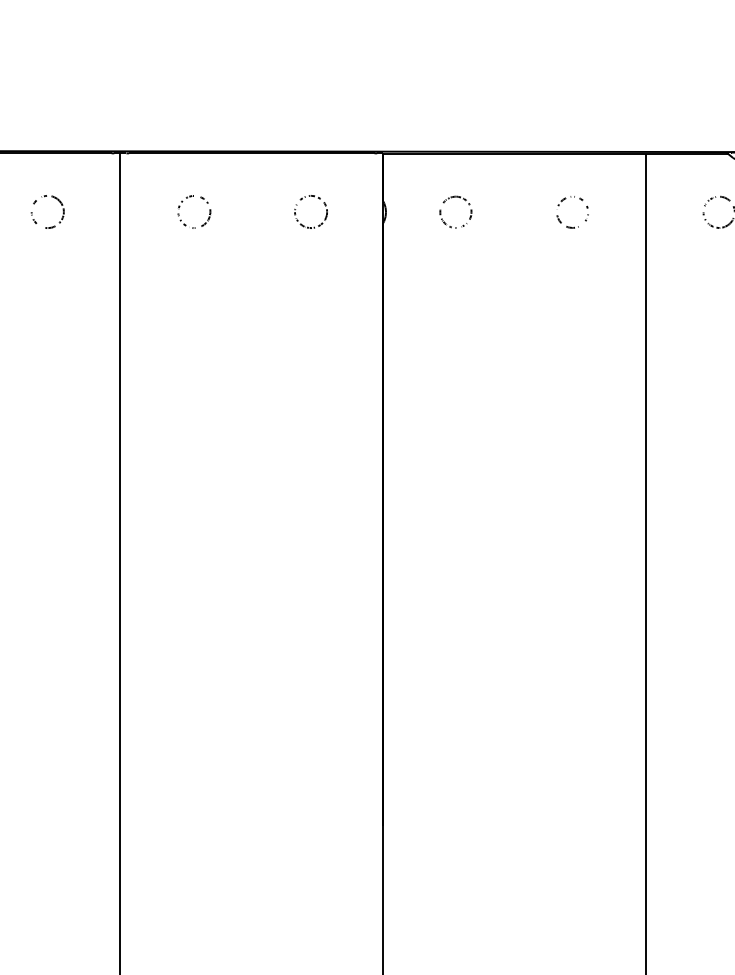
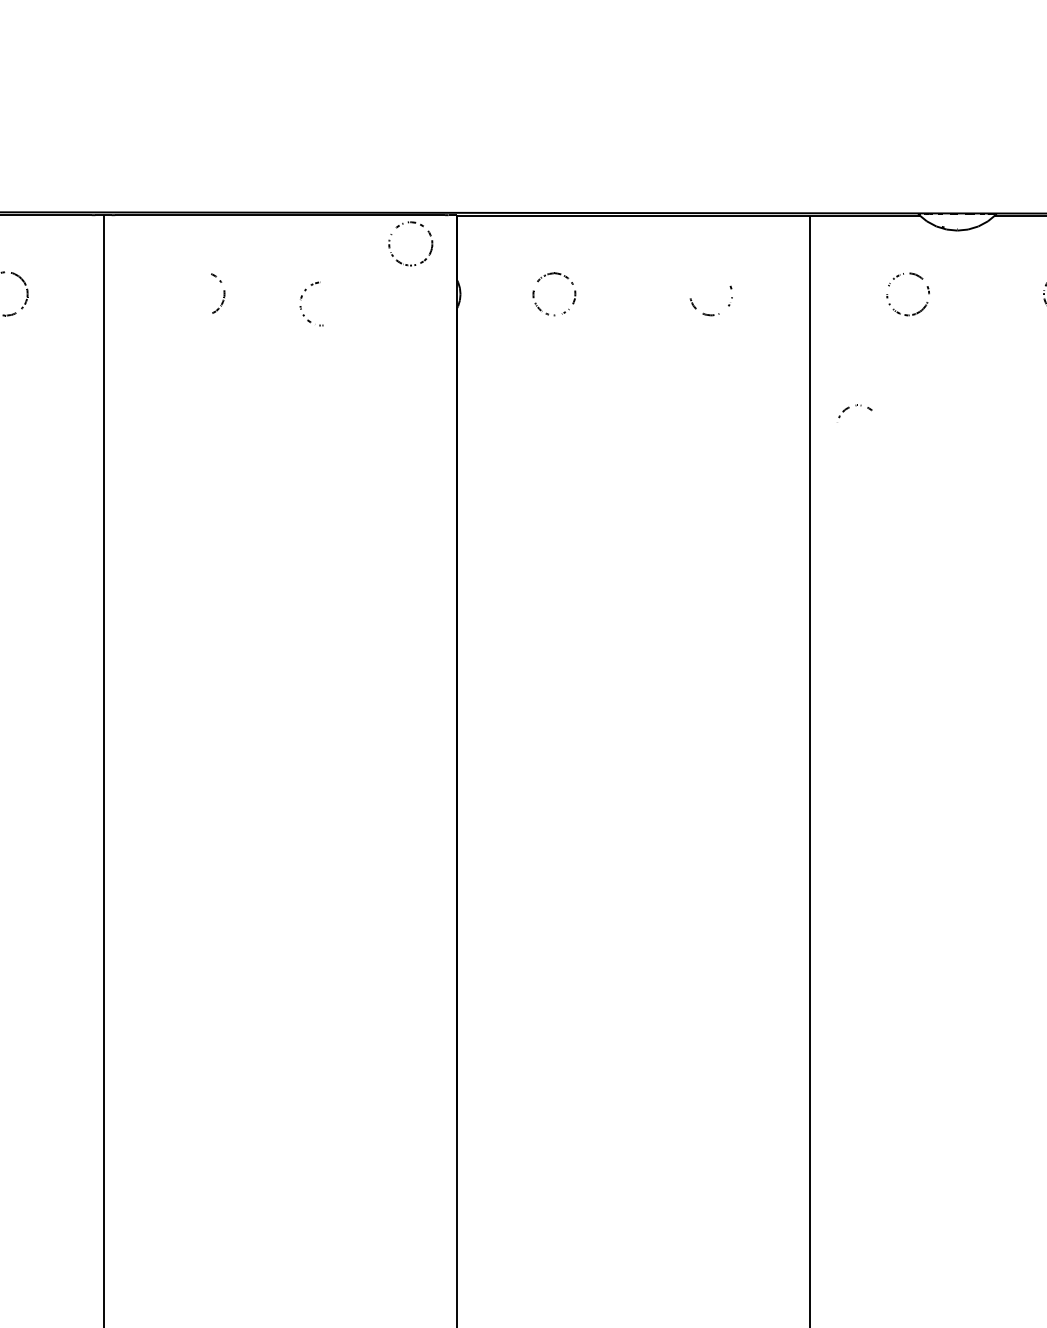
part: (570, 197) -> (855, 406), moved
part: (301, 200) -> (397, 228), moved
part: (179, 207) -> (302, 298), moved

